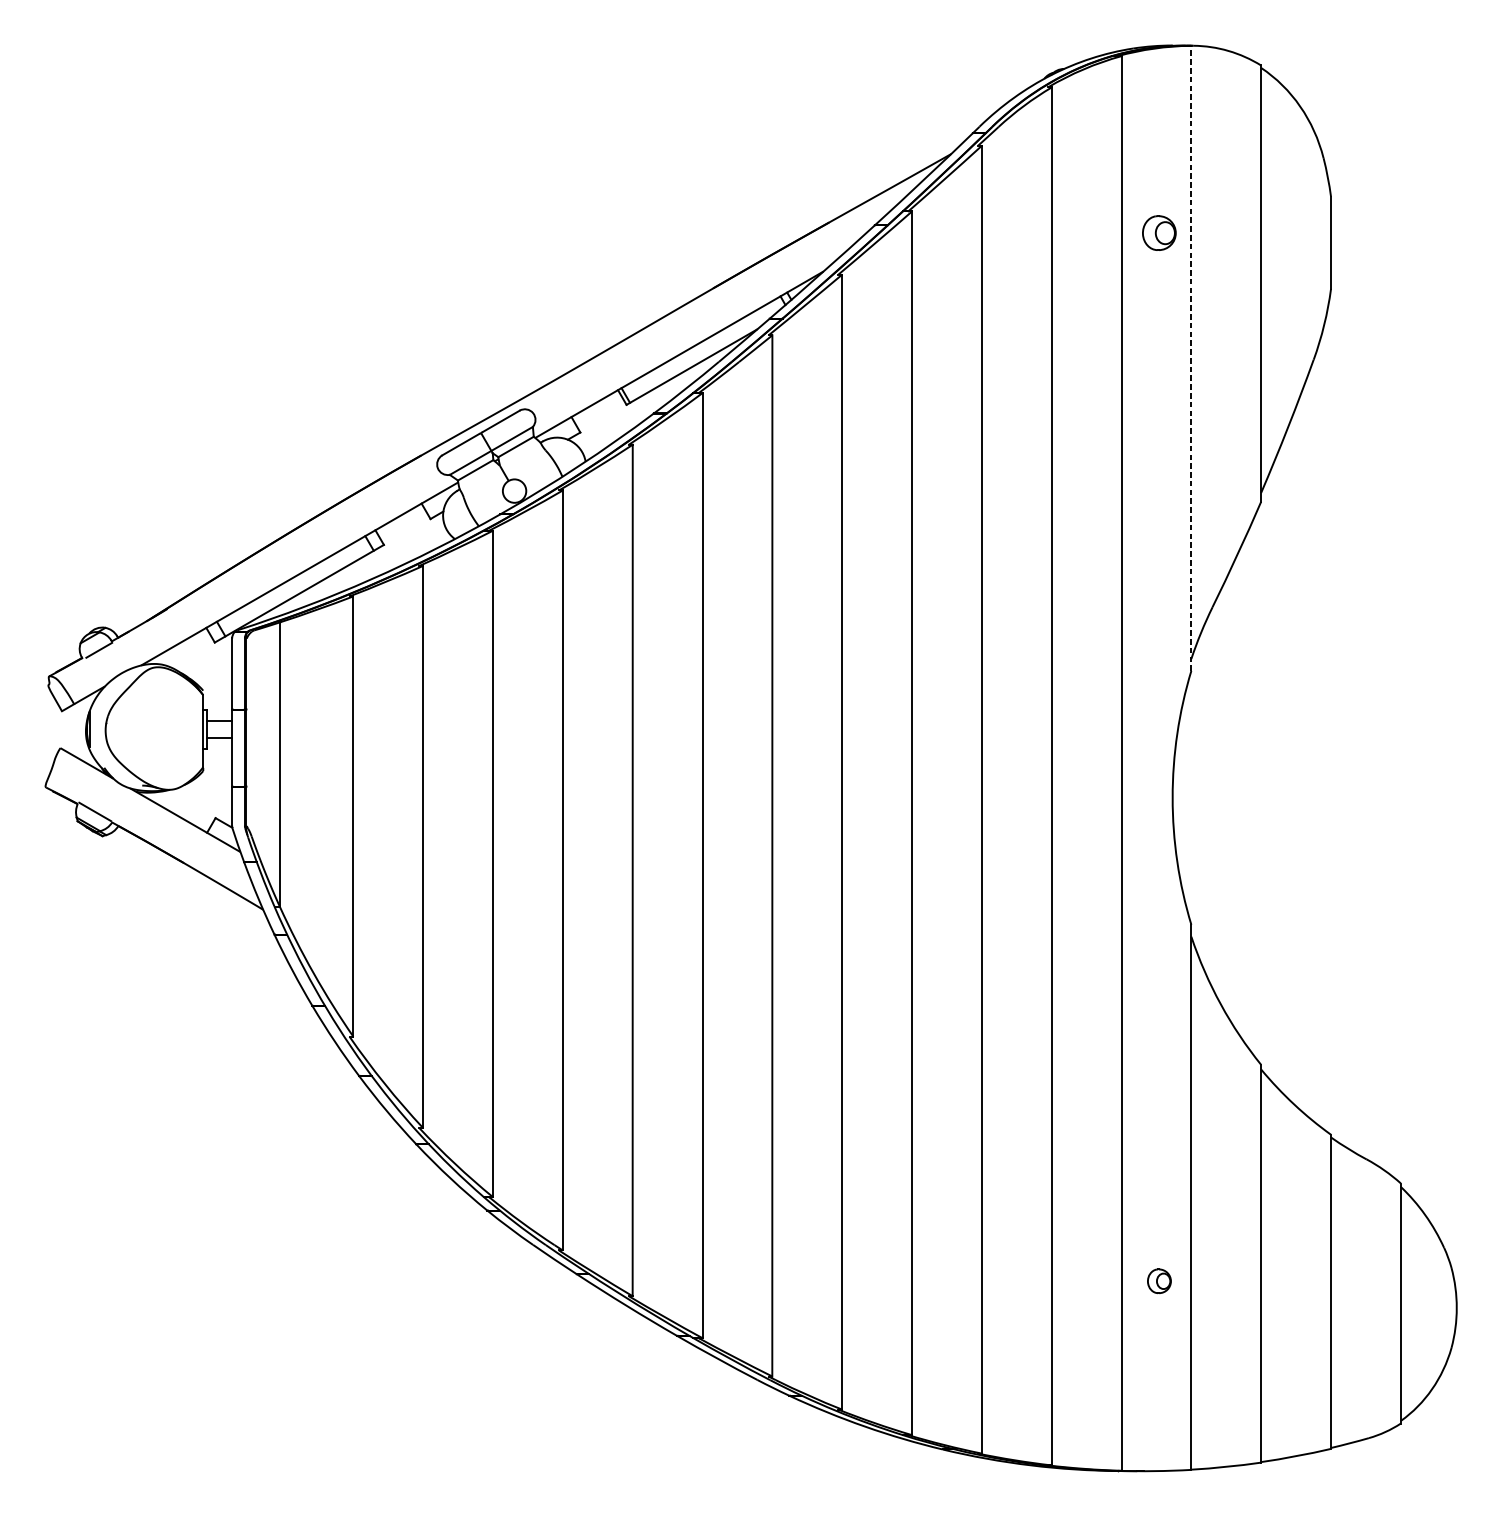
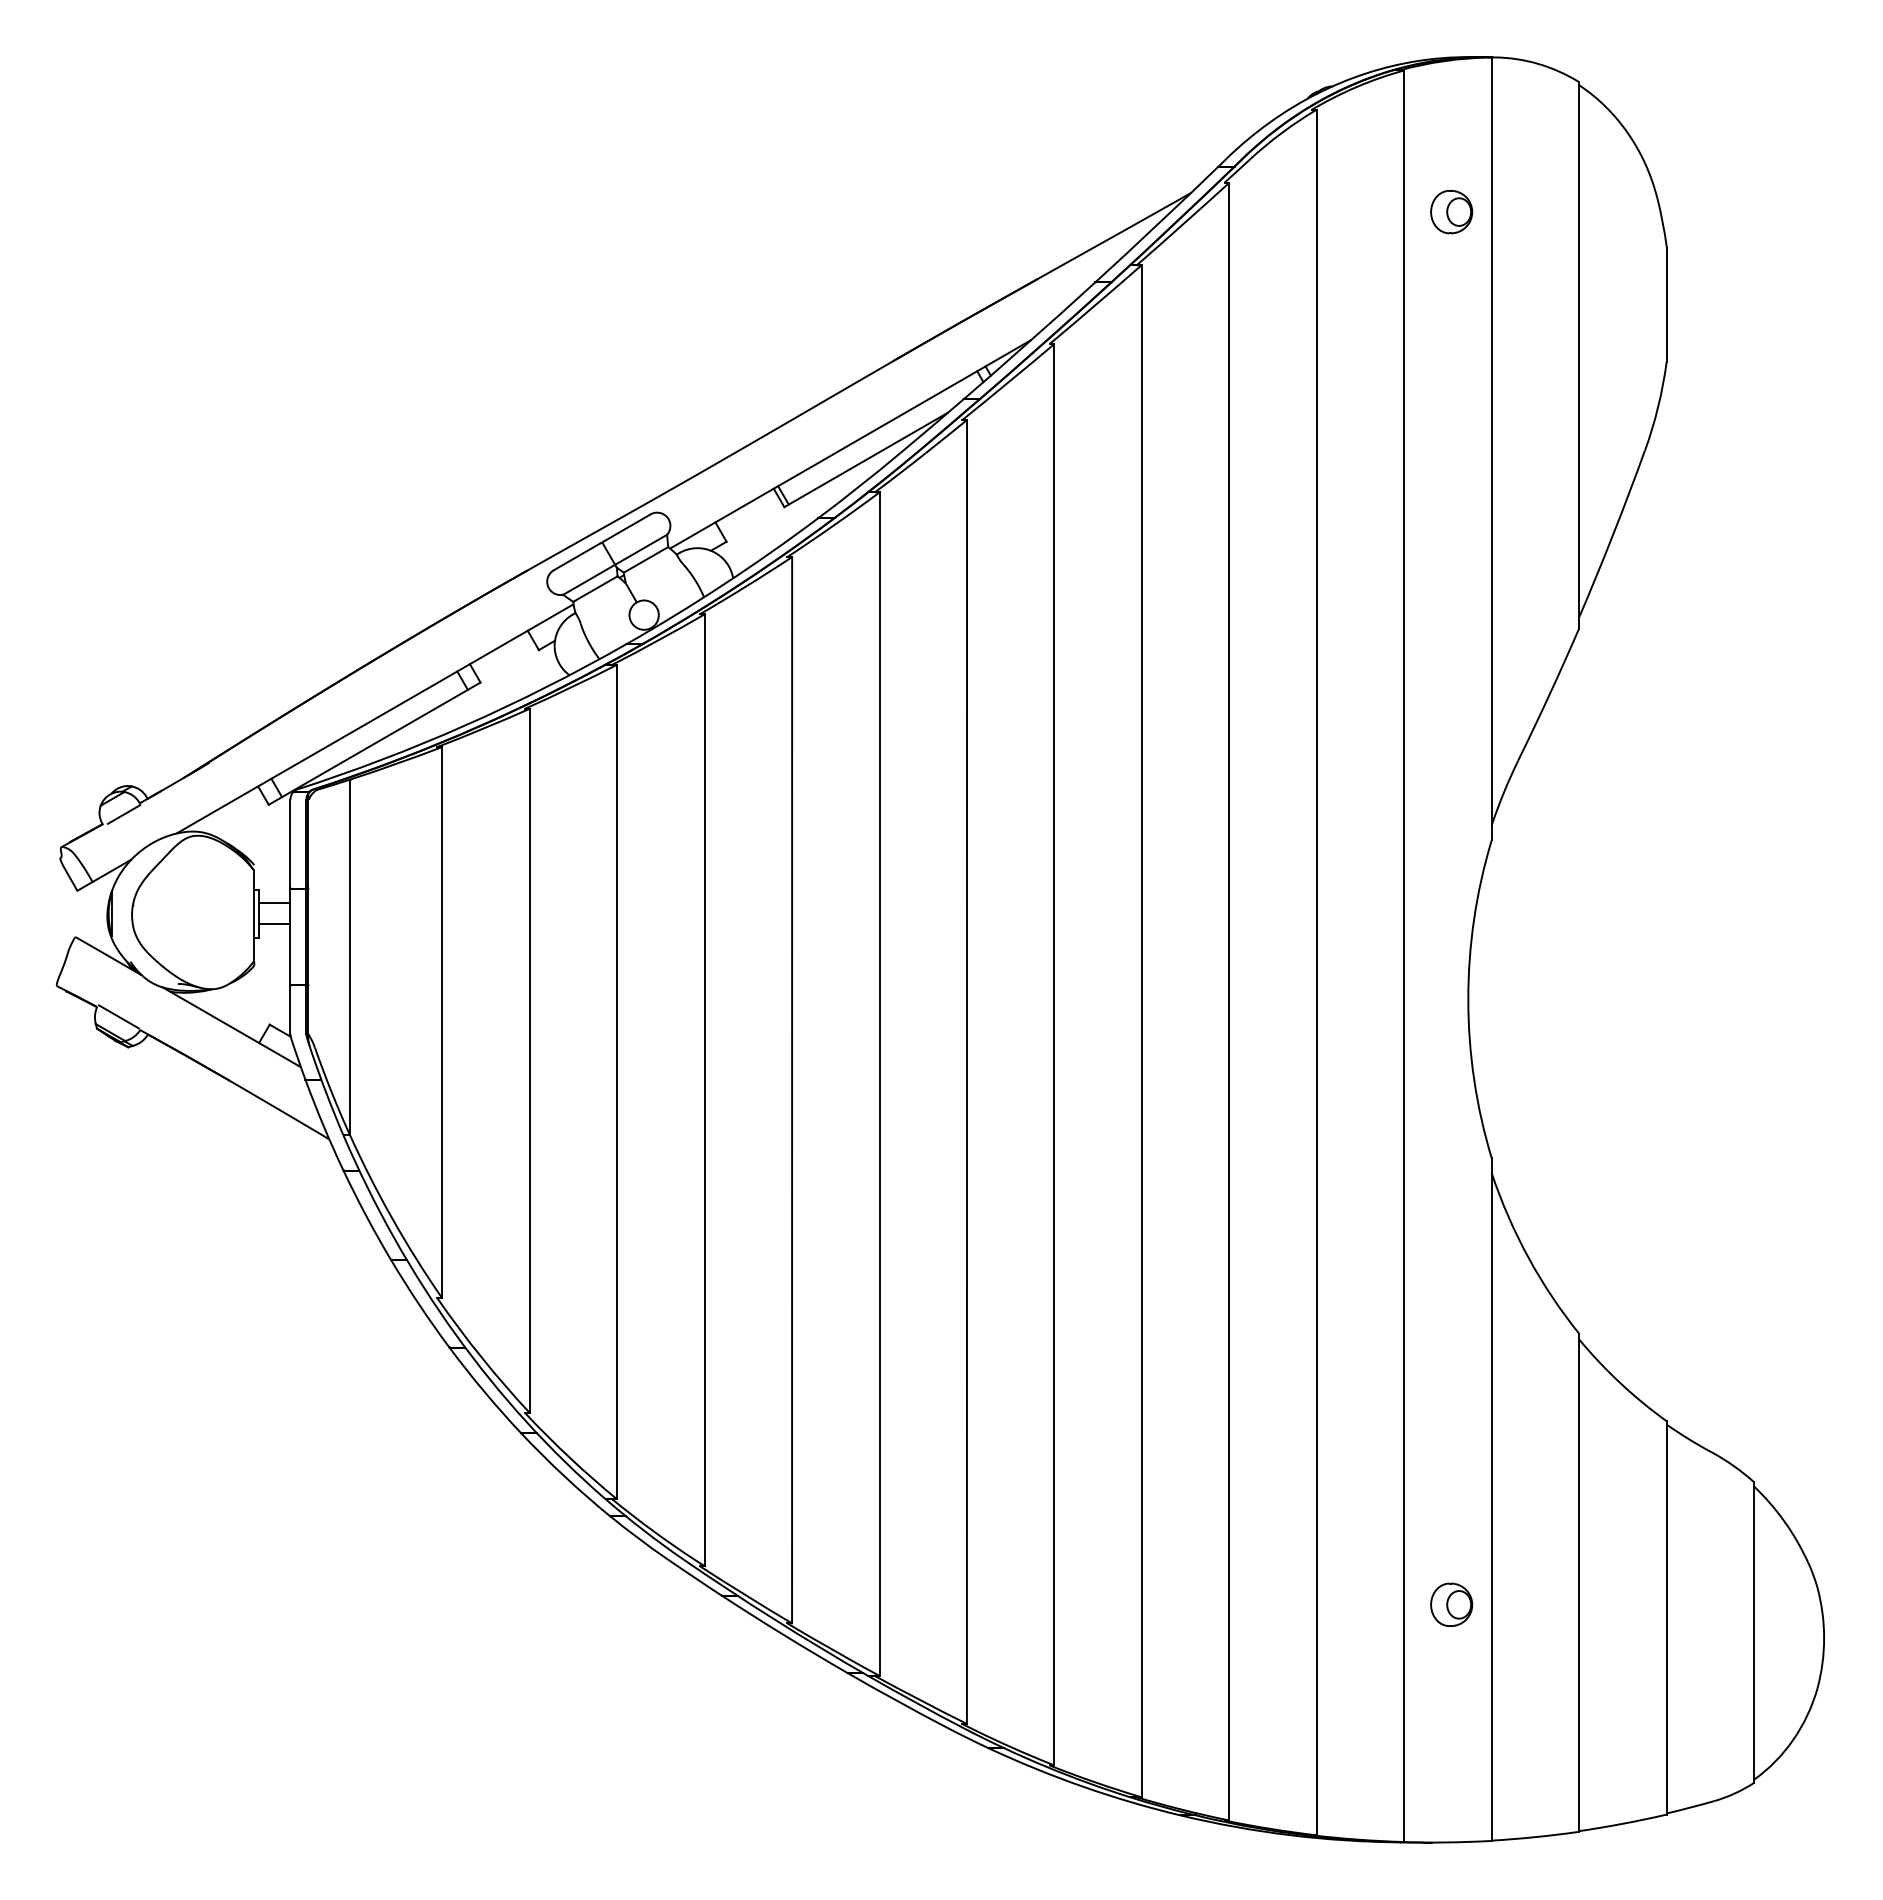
part: (1159, 233) -> (1451, 212), moved
line: (1191, 358) -> (1491, 448), dashed -> solid
part: (1159, 1281) -> (1451, 1604), size x1.43

